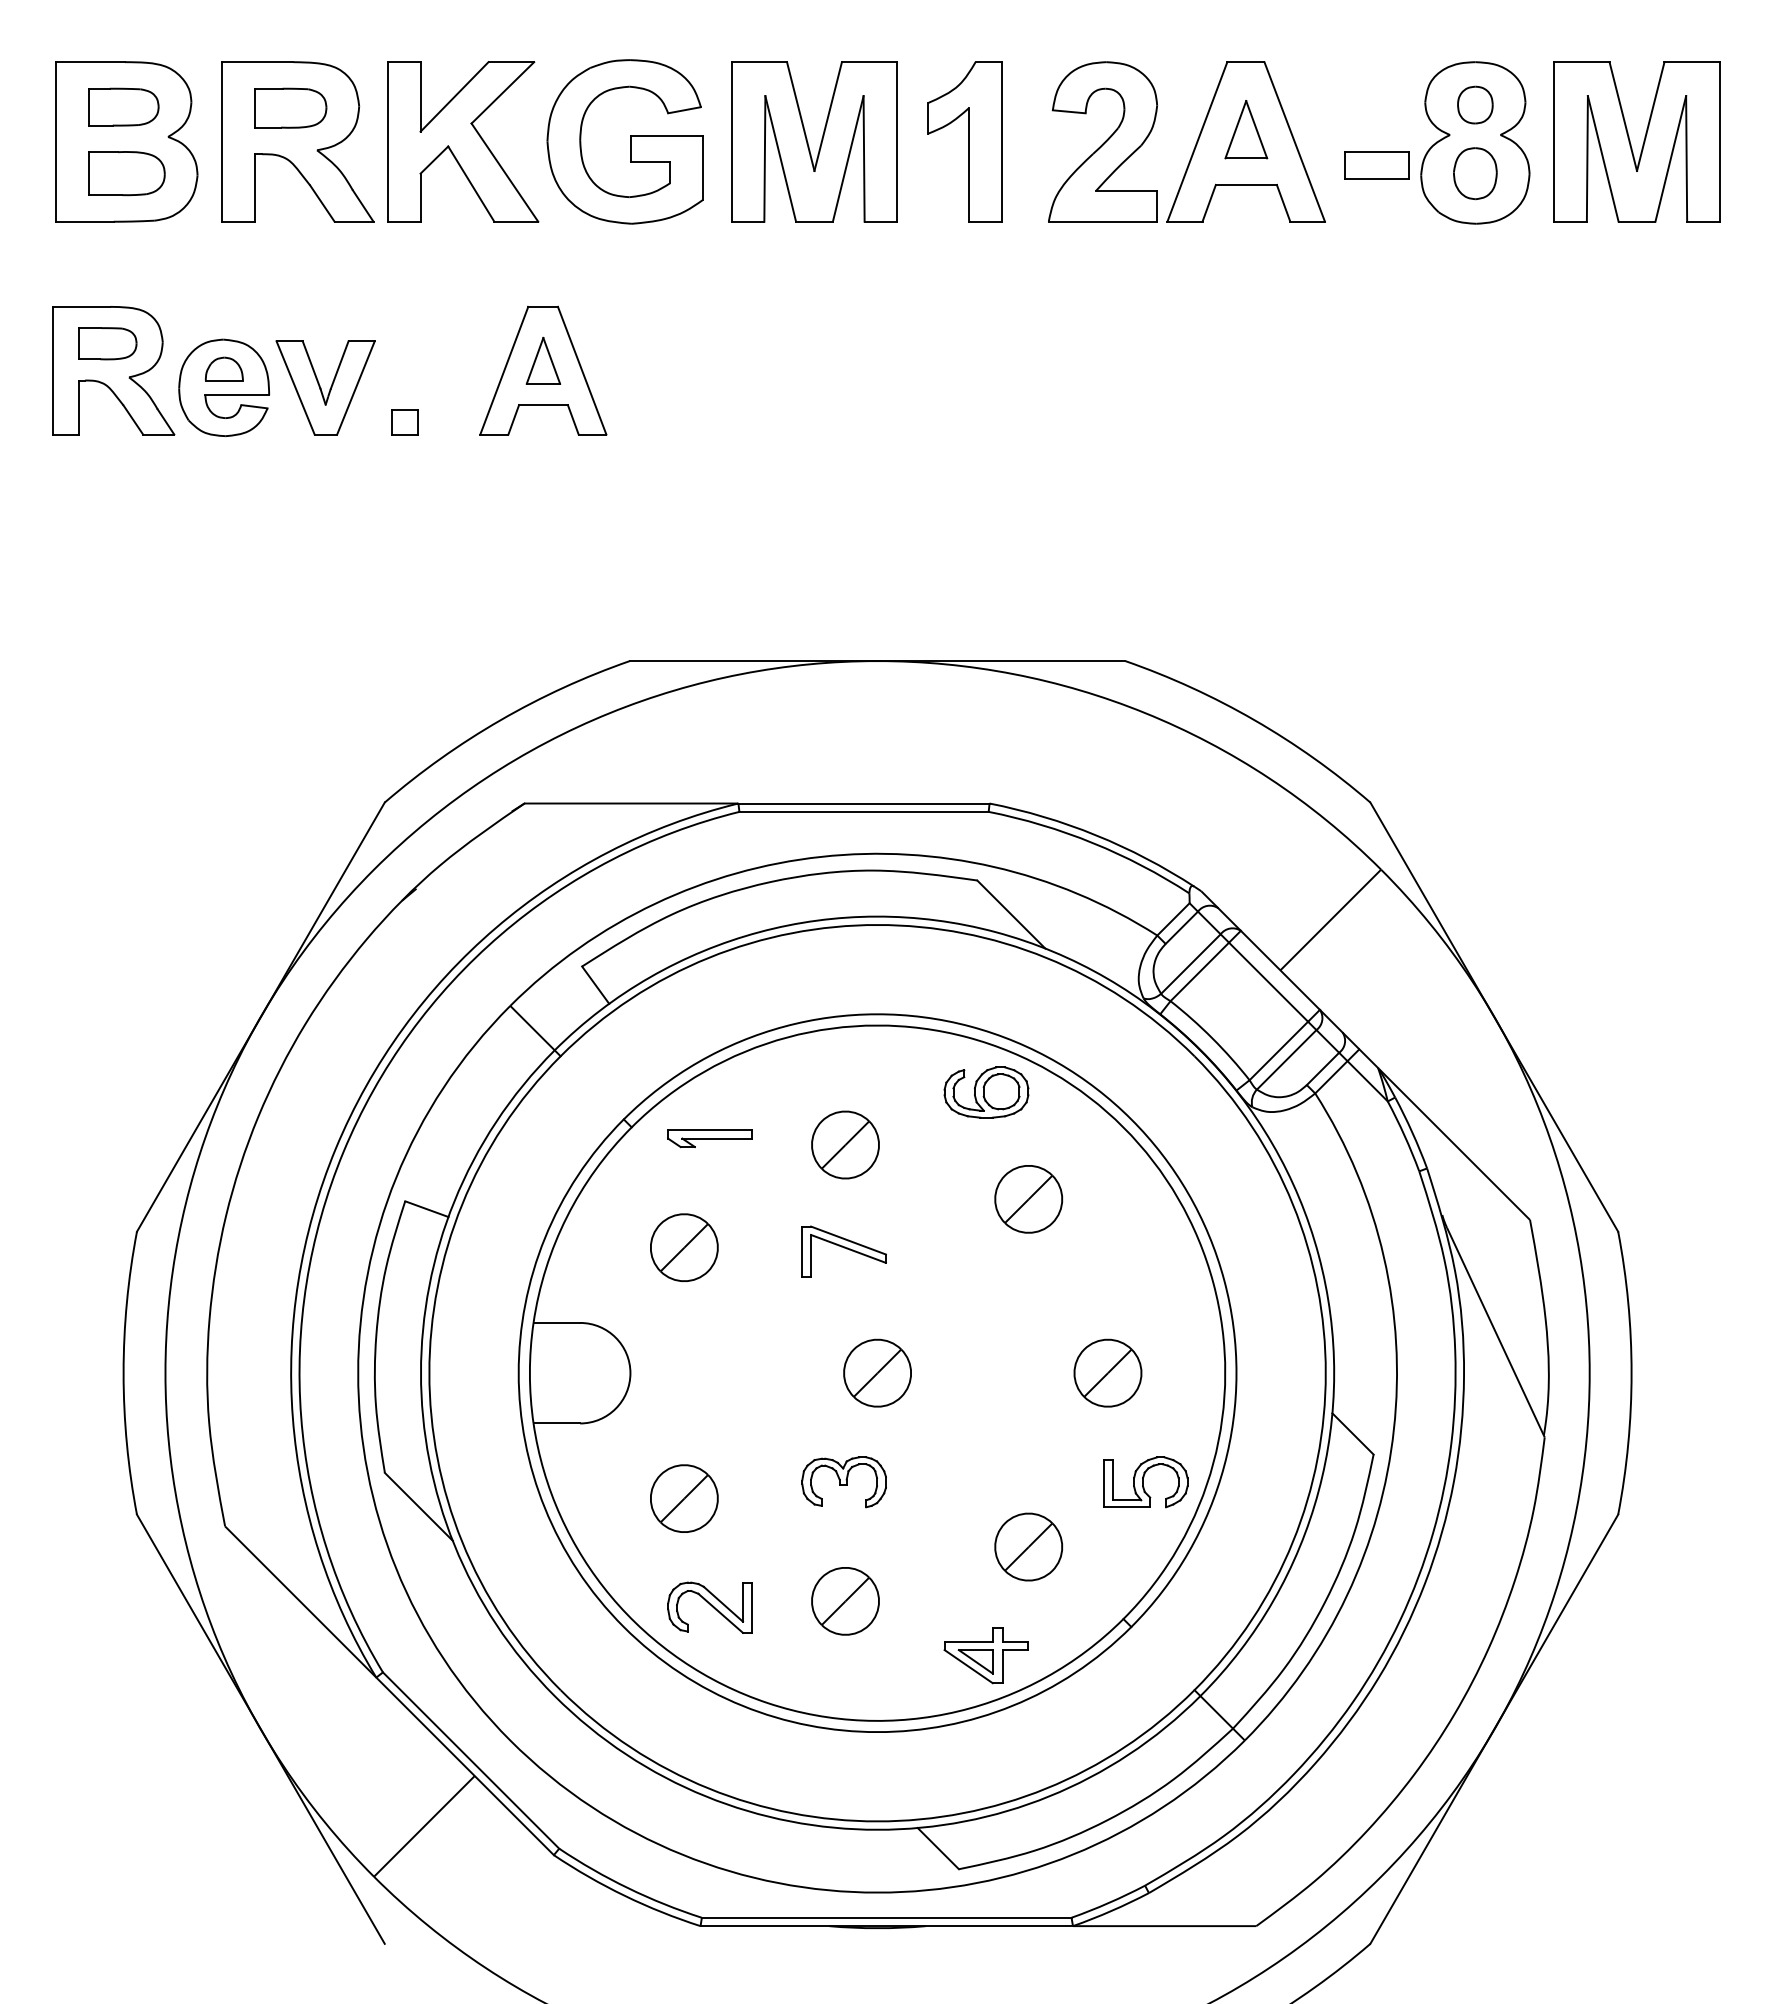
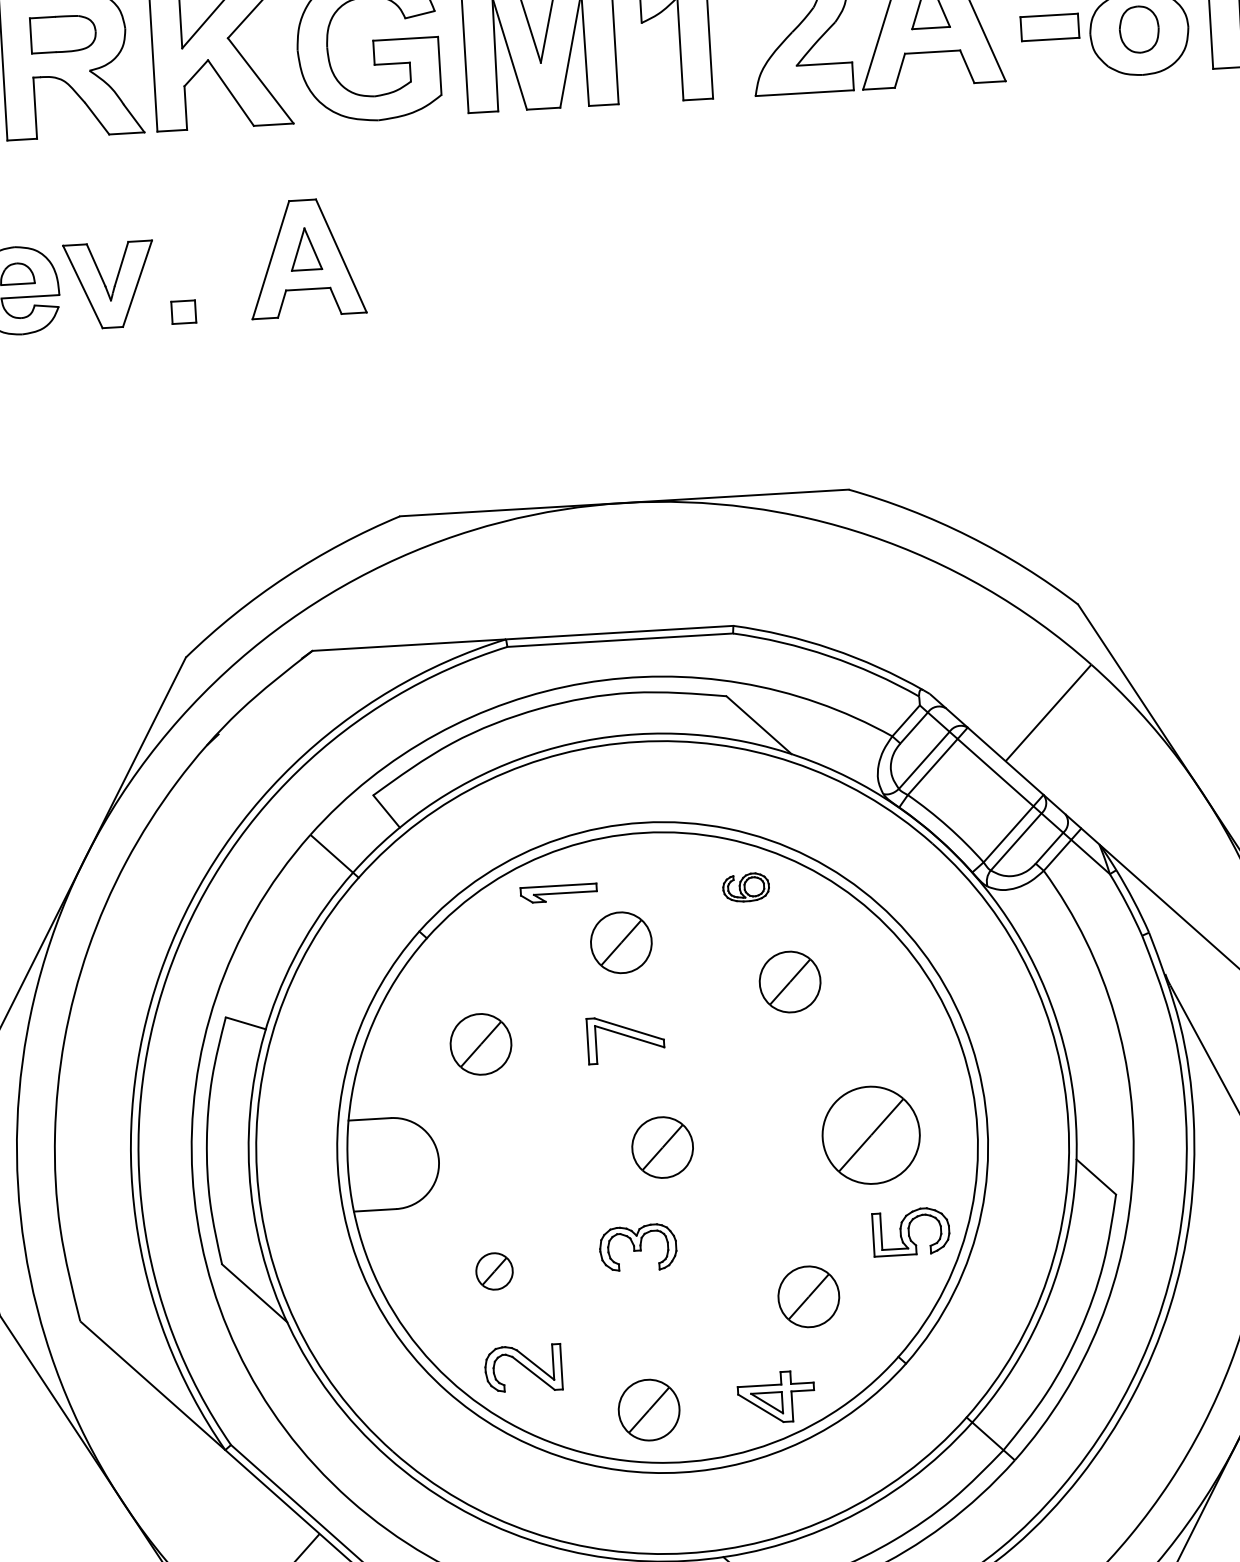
part: (986, 1092) -> (746, 887), size x0.6
part: (709, 1138) -> (558, 893), moved
part: (1107, 1372) -> (870, 1134), size x1.6
part: (684, 1498) -> (494, 1271), size x0.6
part: (845, 1601) -> (649, 1410), moved

